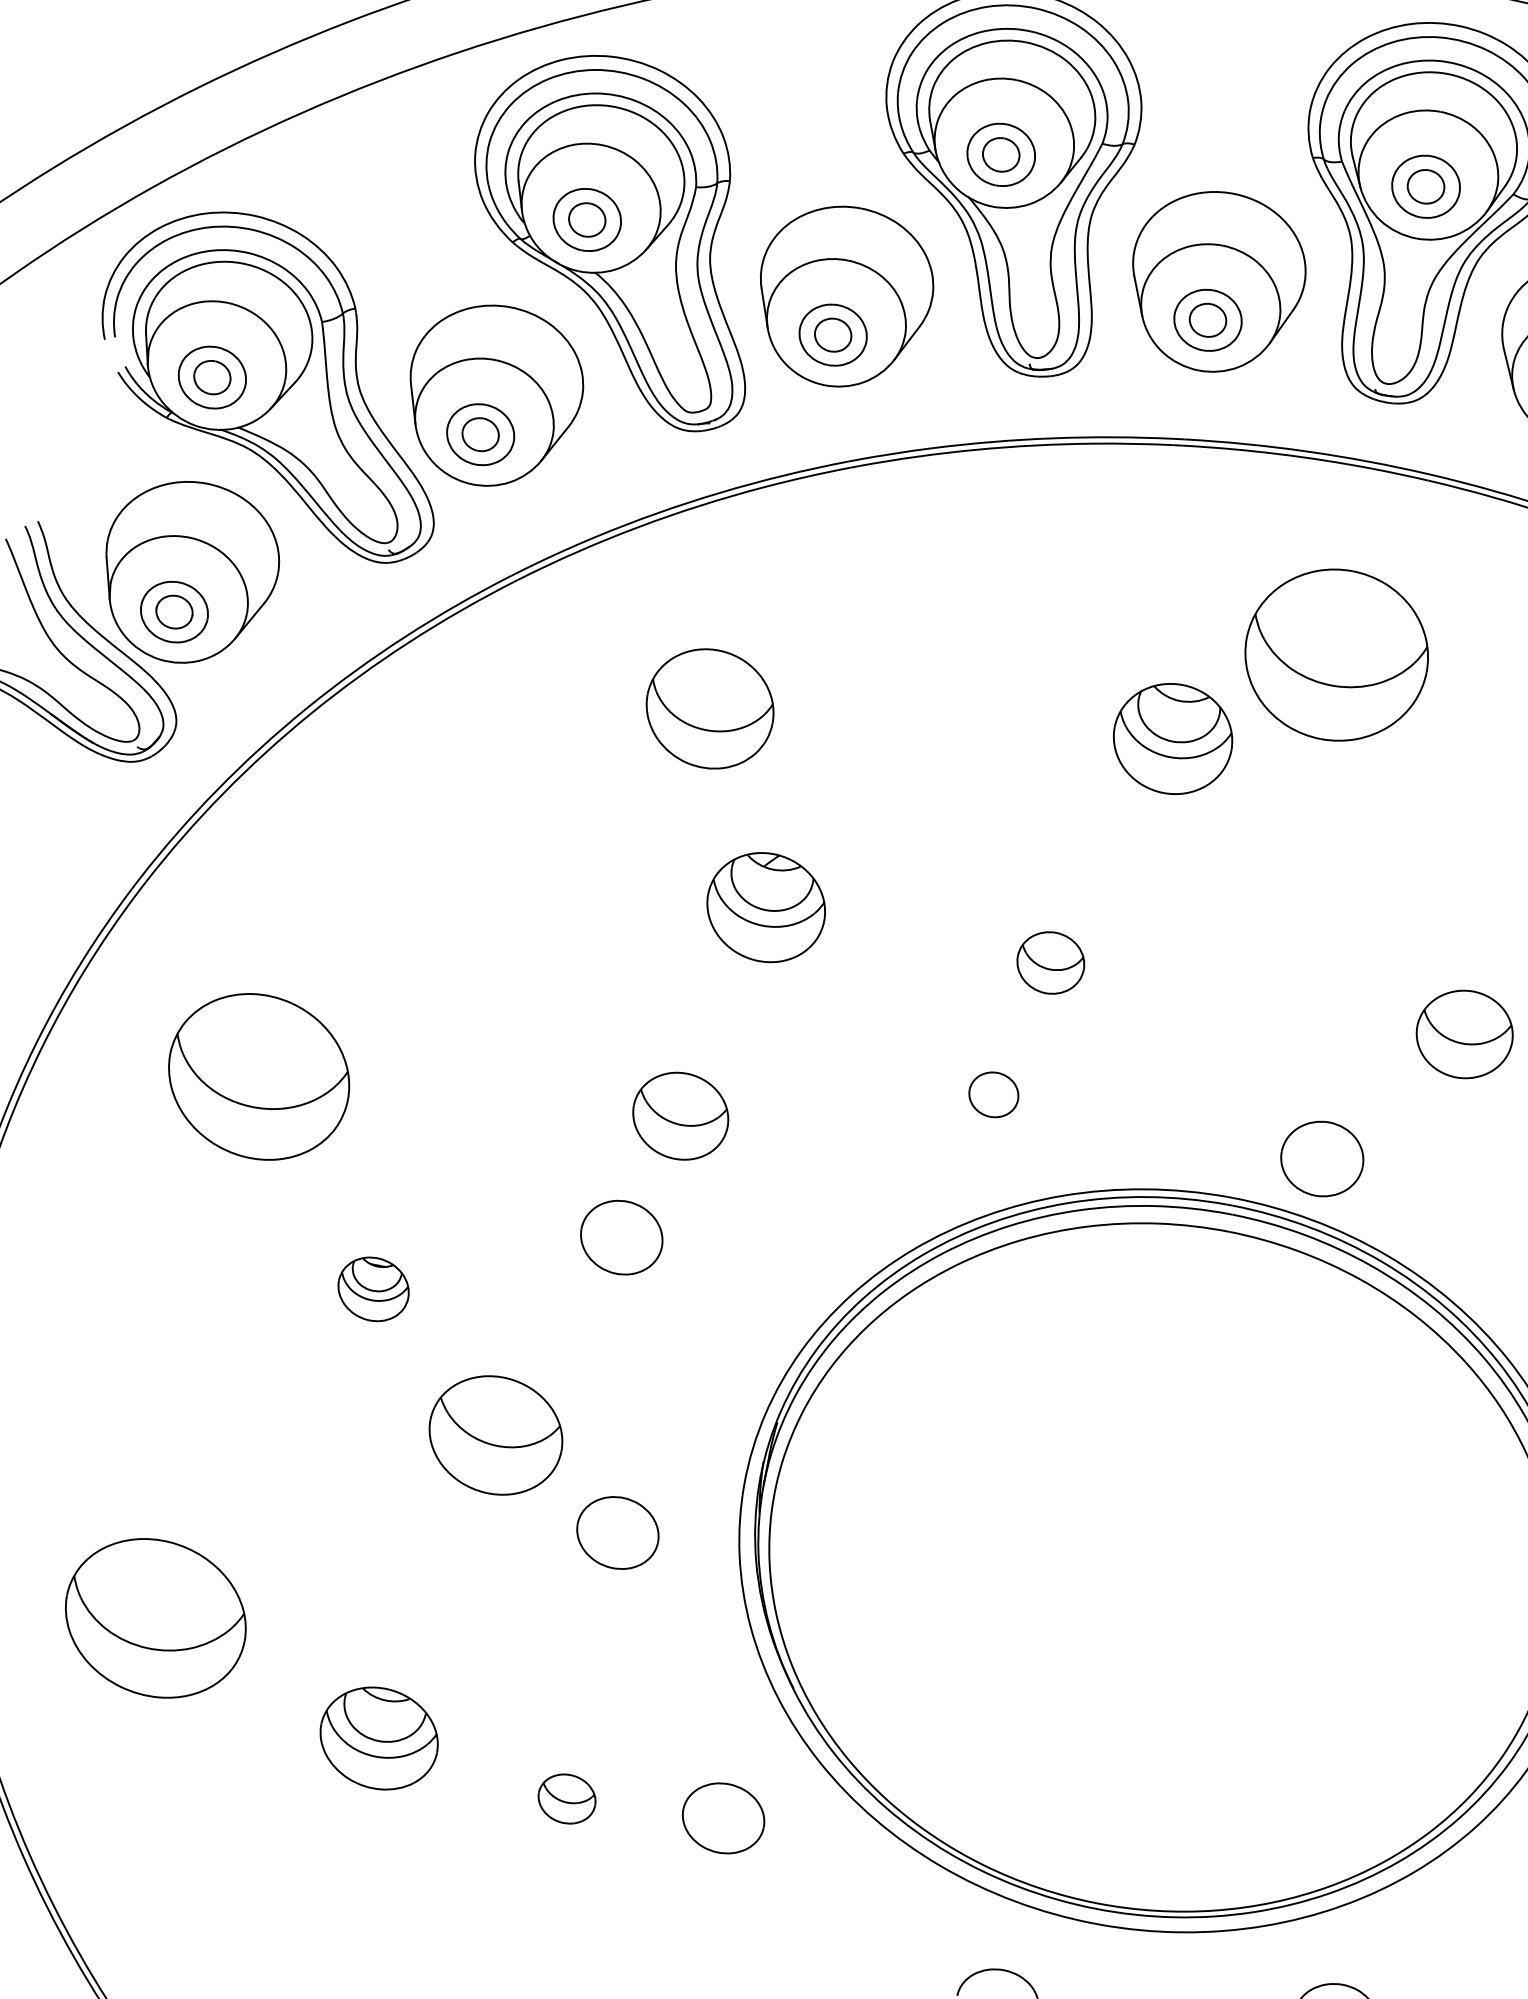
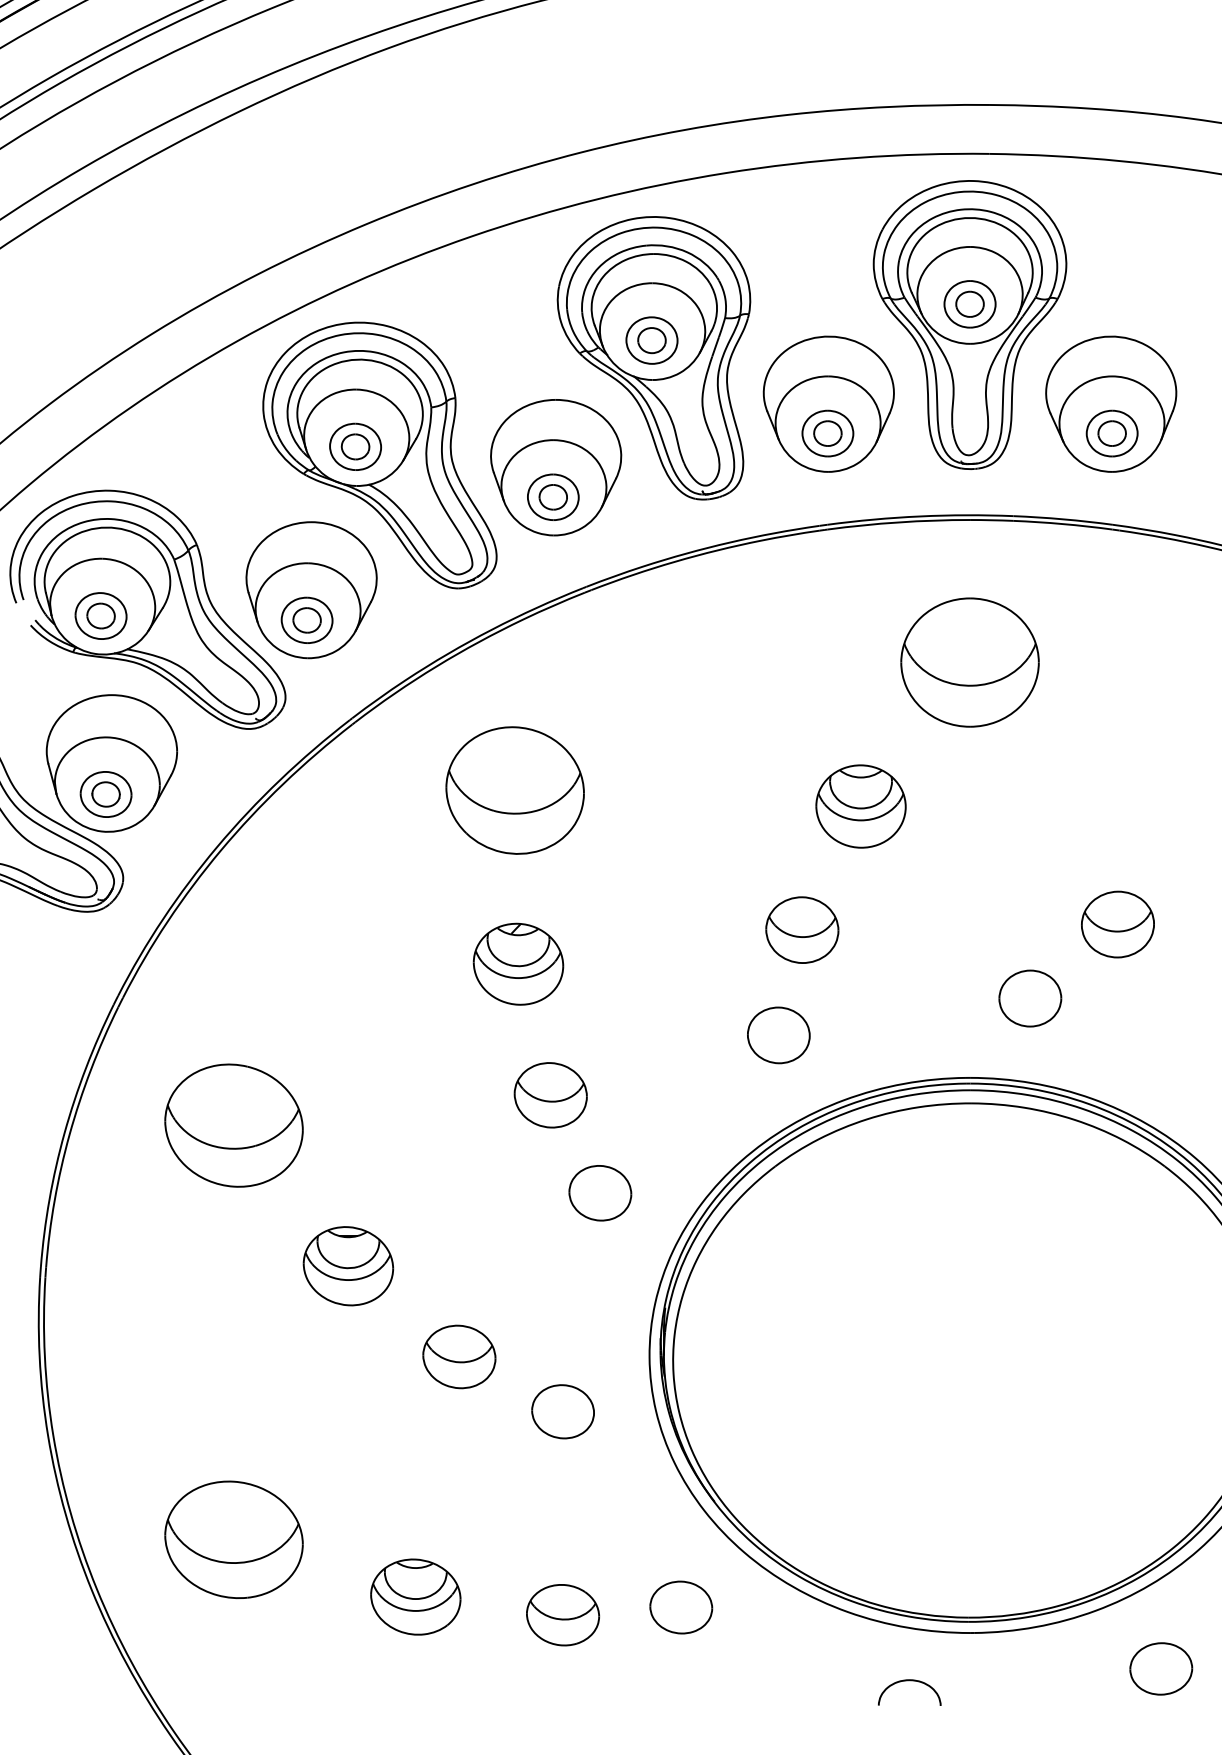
part: (709, 708) -> (514, 790), size x1.43
part: (1172, 738) -> (860, 806), moved
part: (766, 906) -> (518, 963), moved
part: (1051, 962) -> (802, 929), size x1.43
part: (993, 1094) -> (778, 1035), size x1.67
part: (1322, 1158) -> (1030, 998), moved
part: (621, 1238) -> (600, 1193), moved
part: (373, 1289) -> (348, 1266), size x1.67
part: (496, 1434) -> (459, 1356), size x0.71
part: (566, 1799) -> (562, 1615), size x1.67

